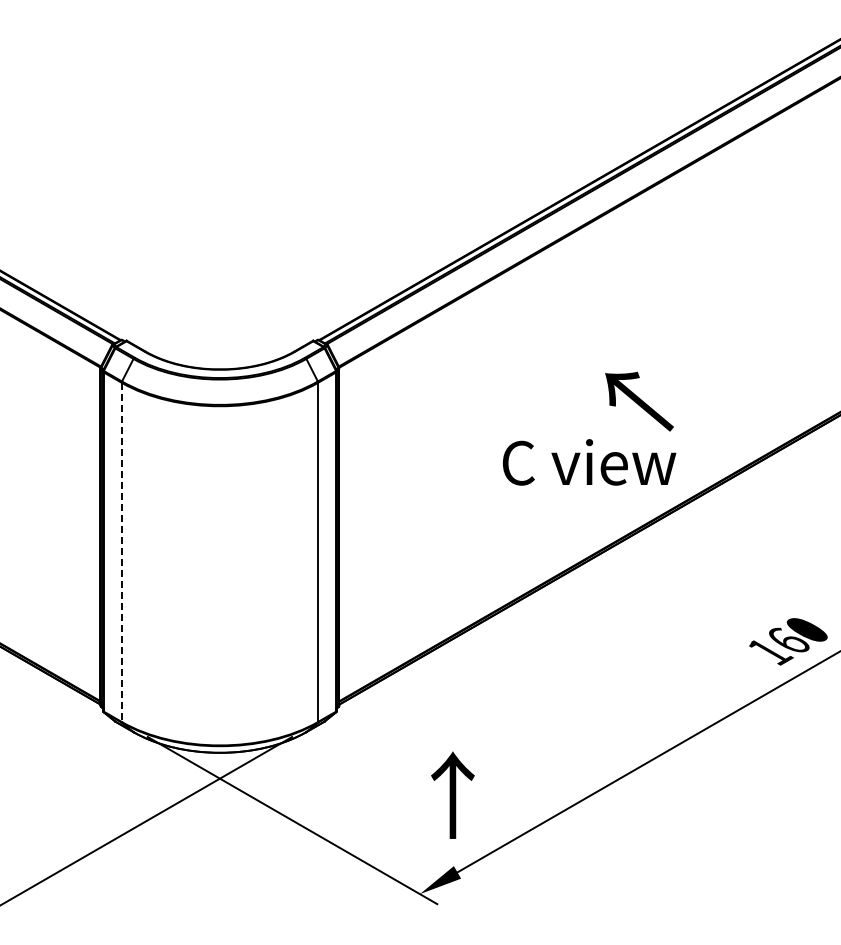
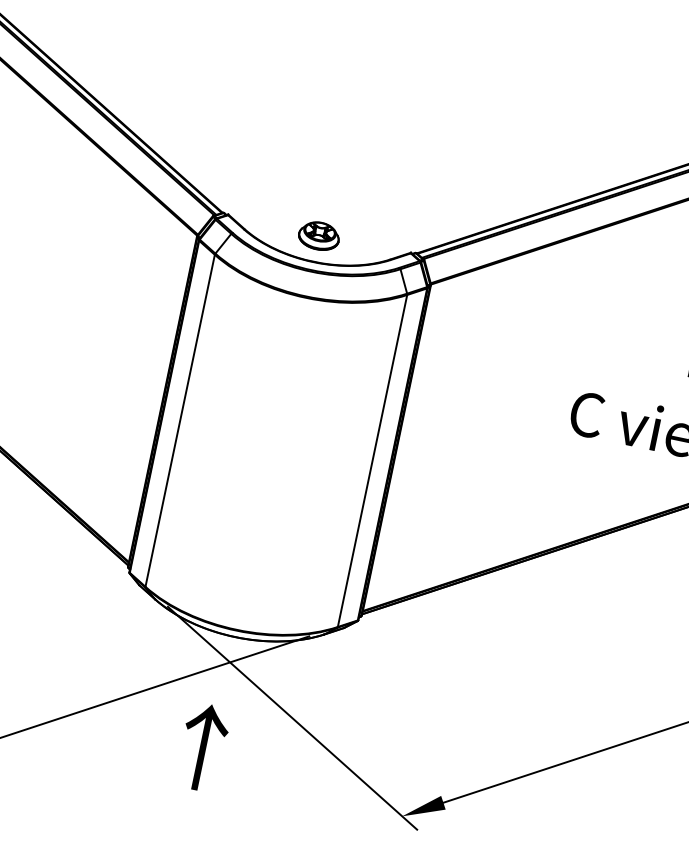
part: (219, 342) -> (318, 235), added
line: (121, 552) -> (179, 420), dashed -> solid
text: (452, 794) -> (202, 746), moved

